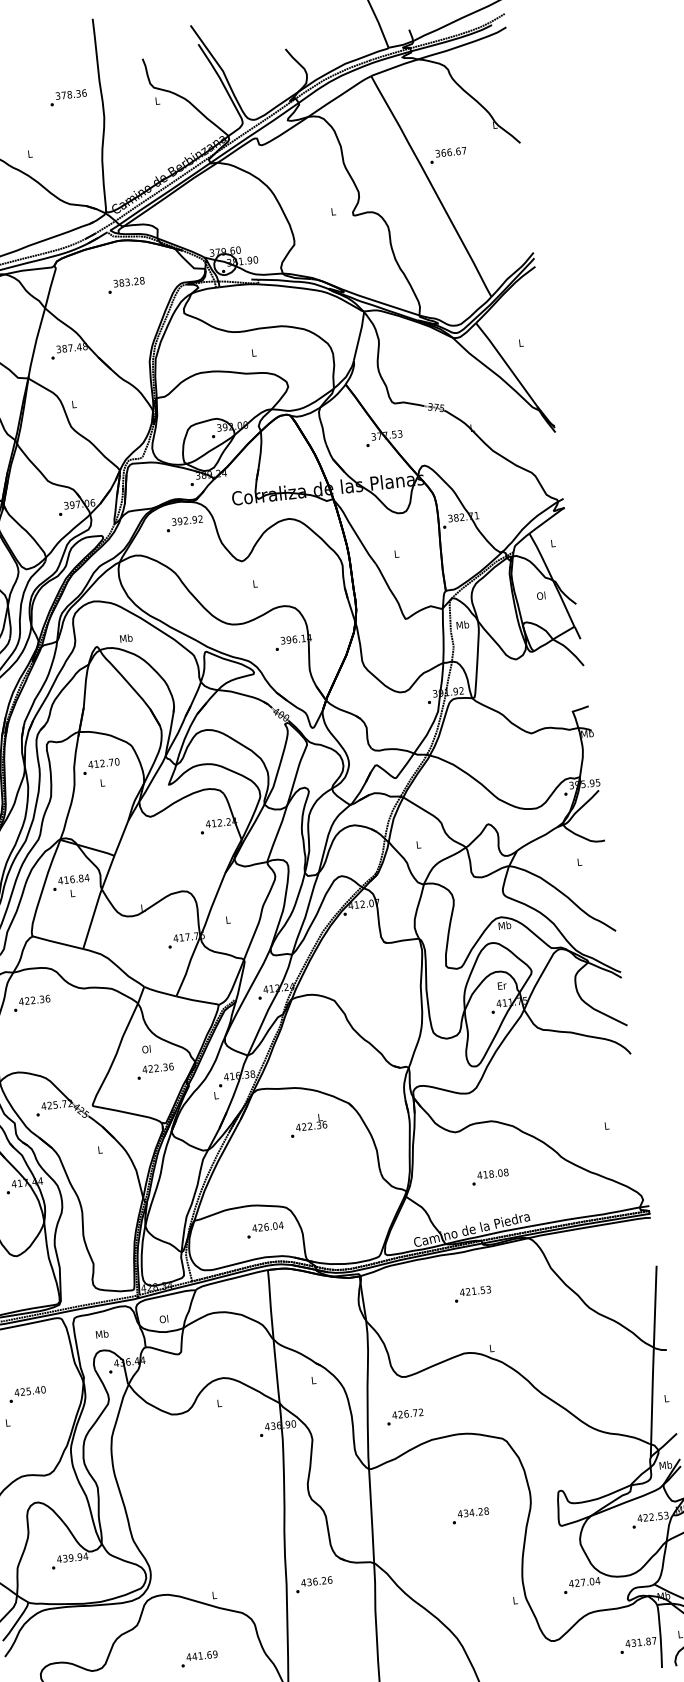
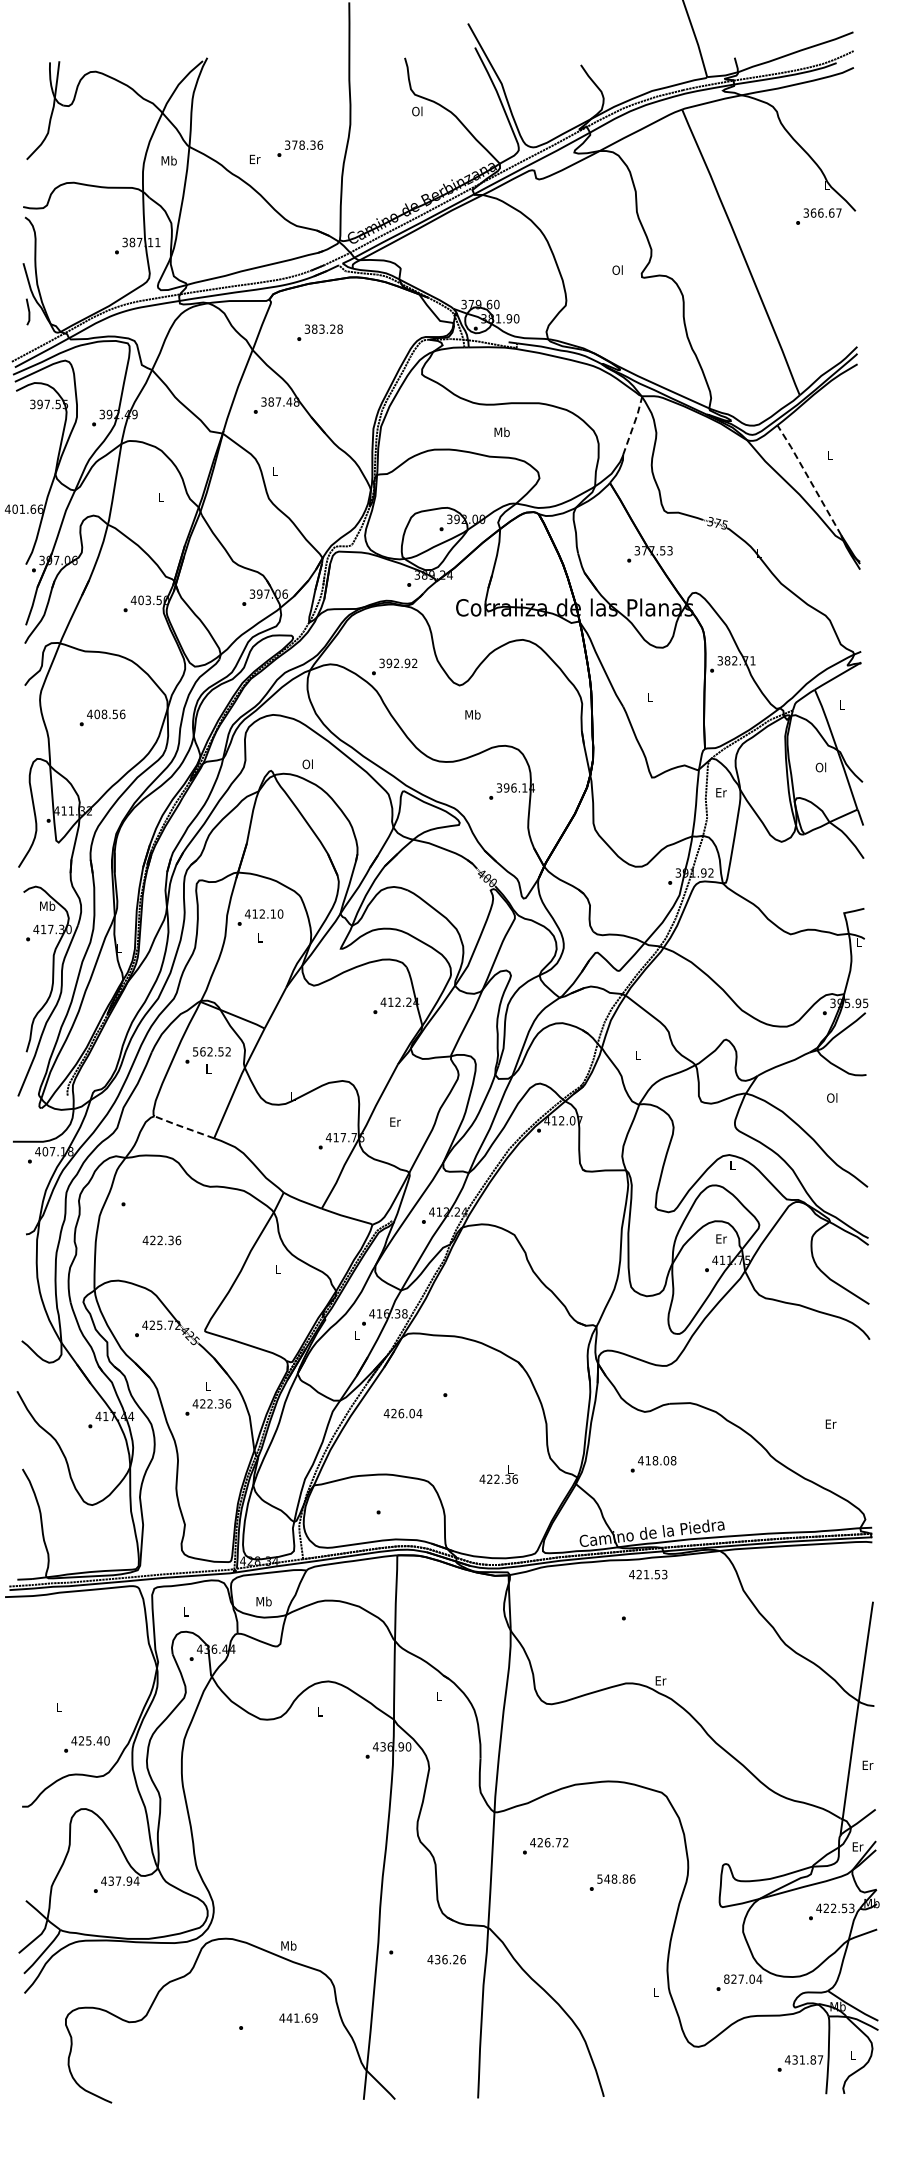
text: (68, 97) -> (300, 148), moved
text: (157, 101) -> (417, 111), L -> Ol
text: (29, 153) -> (254, 158), L -> Er
text: (447, 155) -> (818, 216), moved
text: (332, 211) -> (617, 269), L -> Ol
text: (125, 285) -> (319, 332), moved
line: (359, 335) -> (633, 424), solid -> dashed
text: (253, 353) -> (501, 432), L -> Mb
line: (506, 364) -> (809, 479), solid -> dashed
text: (184, 523) -> (394, 666), moved
text: (254, 583) -> (472, 714), L -> Mb
text: (462, 624) -> (720, 792), Mb -> Er
text: (125, 638) -> (307, 764), Mb -> Ol
text: (586, 733) -> (858, 941), Mb -> L
text: (110, 762) -> (272, 913), 412.70 -> 412.10
text: (579, 861) -> (832, 1097), L -> Ol
text: (73, 879) -> (211, 1051), 416.84 -> 562.52
text: (228, 919) -> (395, 1121), L -> Er
text: (504, 925) -> (732, 1165), Mb -> L
line: (57, 942) -> (183, 1127), solid -> dashed
text: (34, 1000) -> (161, 1240), moved
text: (146, 1049) -> (278, 1269), Ol -> L
text: (155, 1071) -> (208, 1407), moved
text: (310, 1122) -> (498, 1474), moved
text: (606, 1125) -> (830, 1423), L -> Er
text: (490, 1177) -> (653, 1464), moved
text: (267, 1226) -> (402, 1413), moved
text: (475, 1290) -> (648, 1574), moved
text: (163, 1319) -> (263, 1601), Ol -> Mb
text: (101, 1334) -> (185, 1611), Mb -> L
text: (491, 1348) -> (660, 1680), L -> Er
text: (27, 1394) -> (86, 1744), moved
text: (666, 1397) -> (867, 1764), L -> Er
text: (405, 1417) -> (545, 1846), moved
text: (665, 1465) -> (857, 1846), Mb -> Er
text: (473, 1512) -> (616, 1878), 434.28 -> 548.86
text: (71, 1557) -> (118, 1880), 439.94 -> 437.94
text: (316, 1581) -> (446, 1959), moved
text: (571, 1583) -> (726, 1978), 427.04 -> 827.04
text: (214, 1595) -> (288, 1945), L -> Mb
text: (201, 1655) -> (298, 2017), moved

